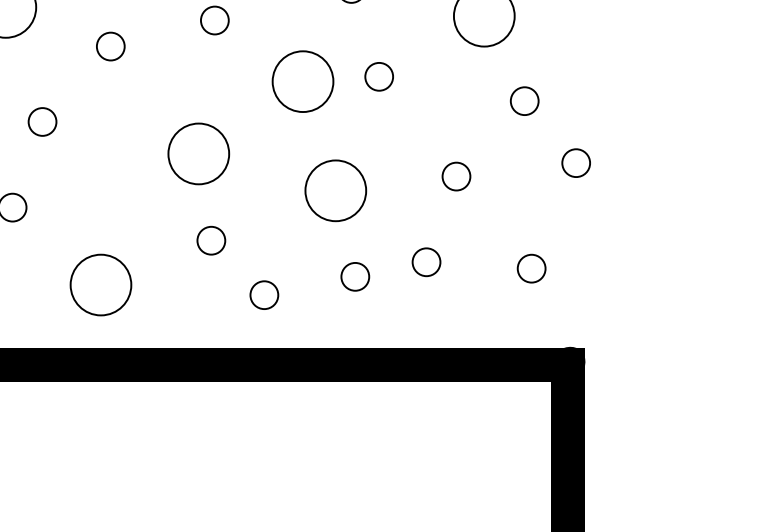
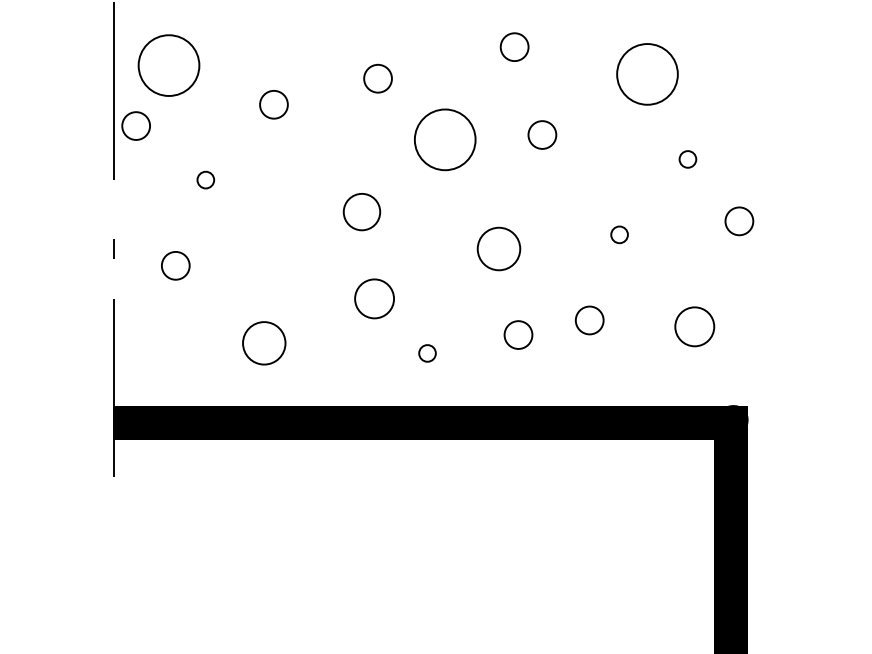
part: (303, 81) -> (445, 139), moved
part: (524, 101) -> (687, 159), size x0.6
part: (42, 121) -> (205, 179), size x0.6
part: (198, 153) -> (361, 211), size x0.6
part: (456, 176) -> (619, 234), size x0.6
part: (335, 190) -> (498, 248), size x0.7
part: (211, 240) -> (374, 298), size x1.4
part: (531, 268) -> (694, 326), size x1.4
part: (101, 285) -> (264, 343), size x0.7
part: (264, 295) -> (427, 353), size x0.6

